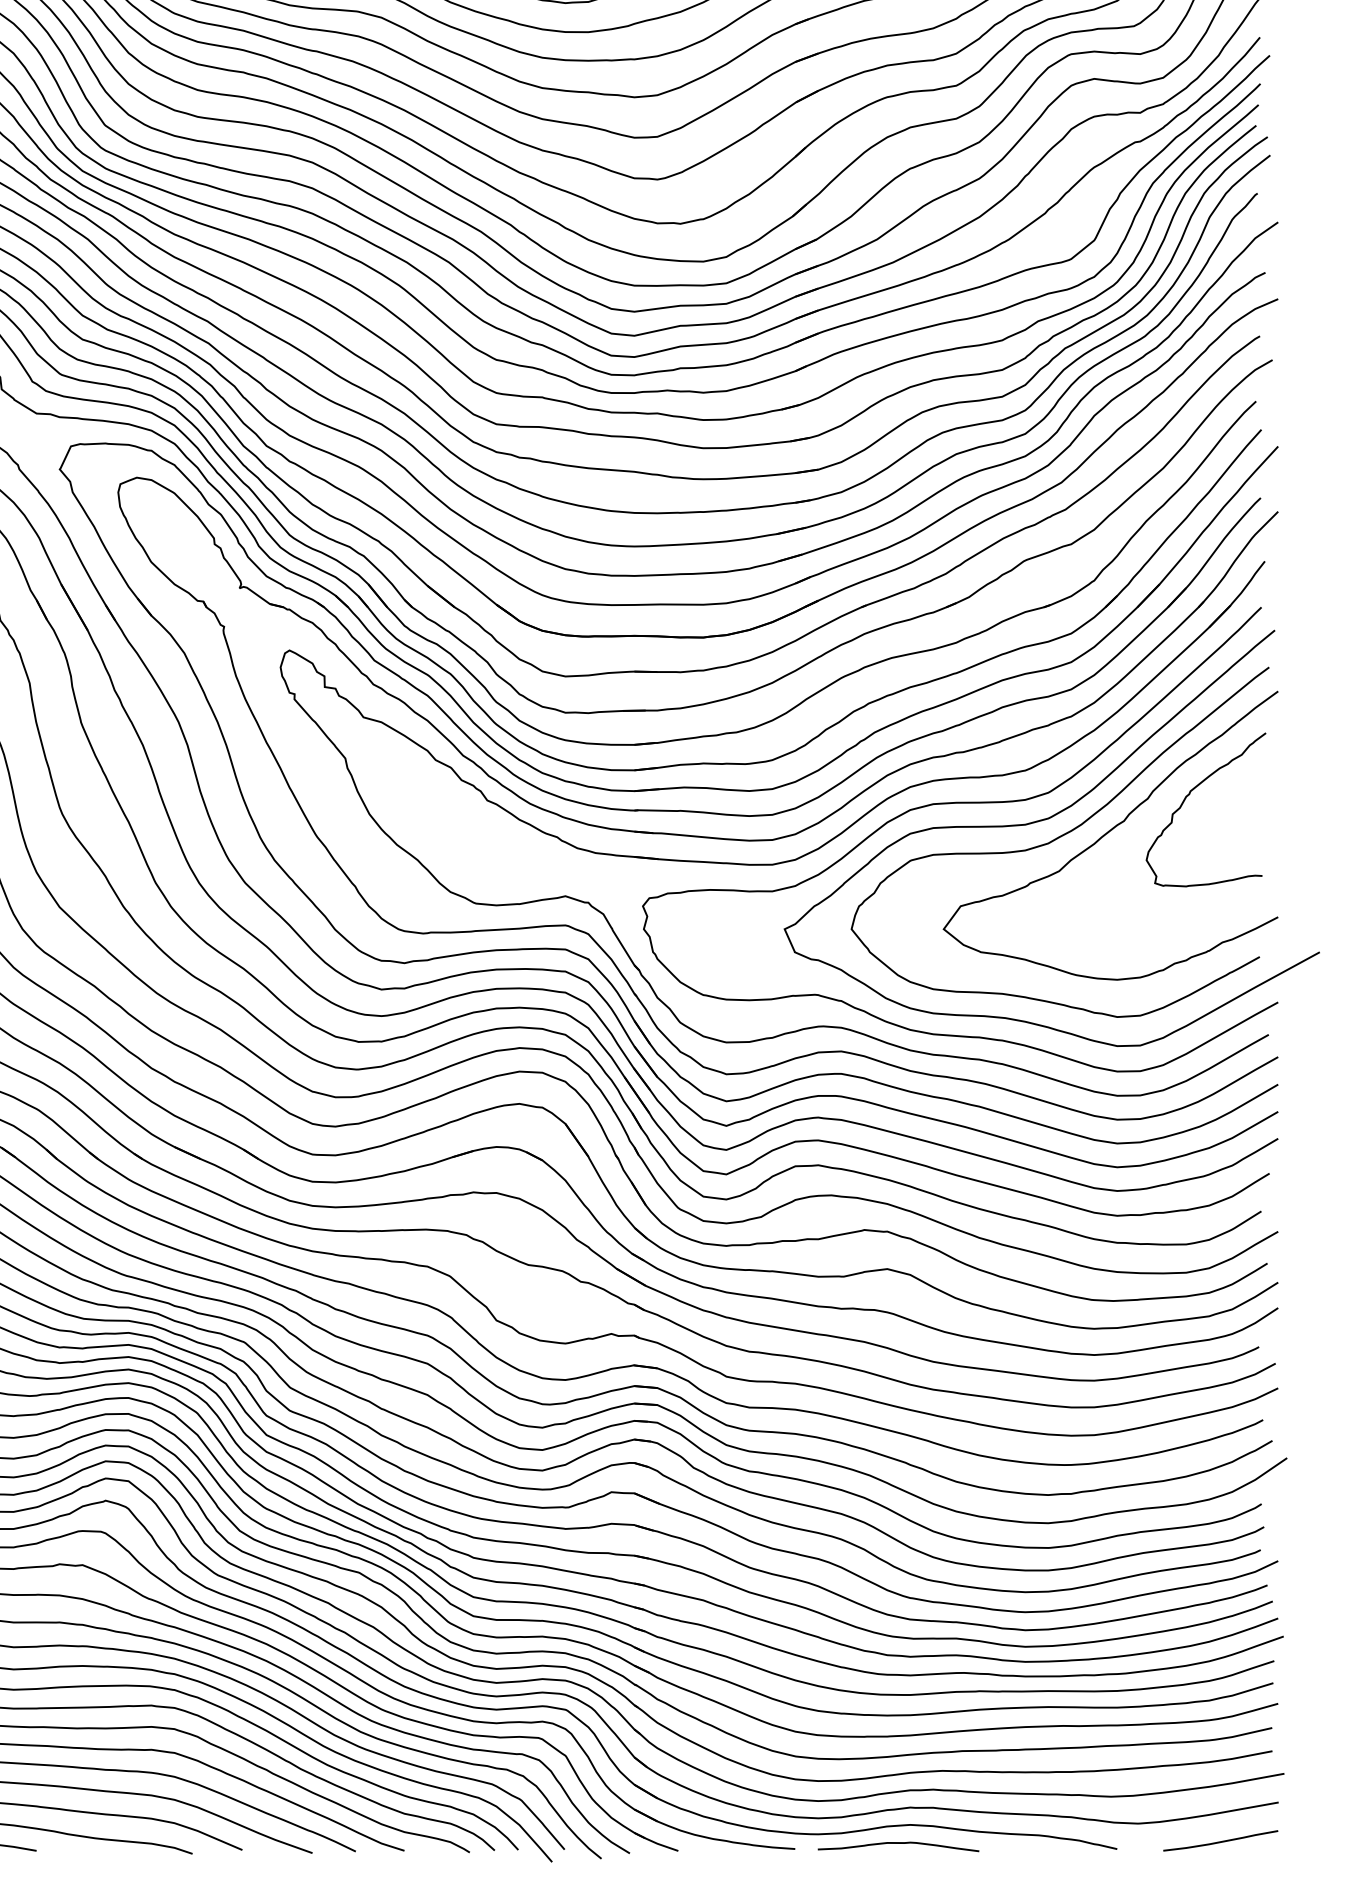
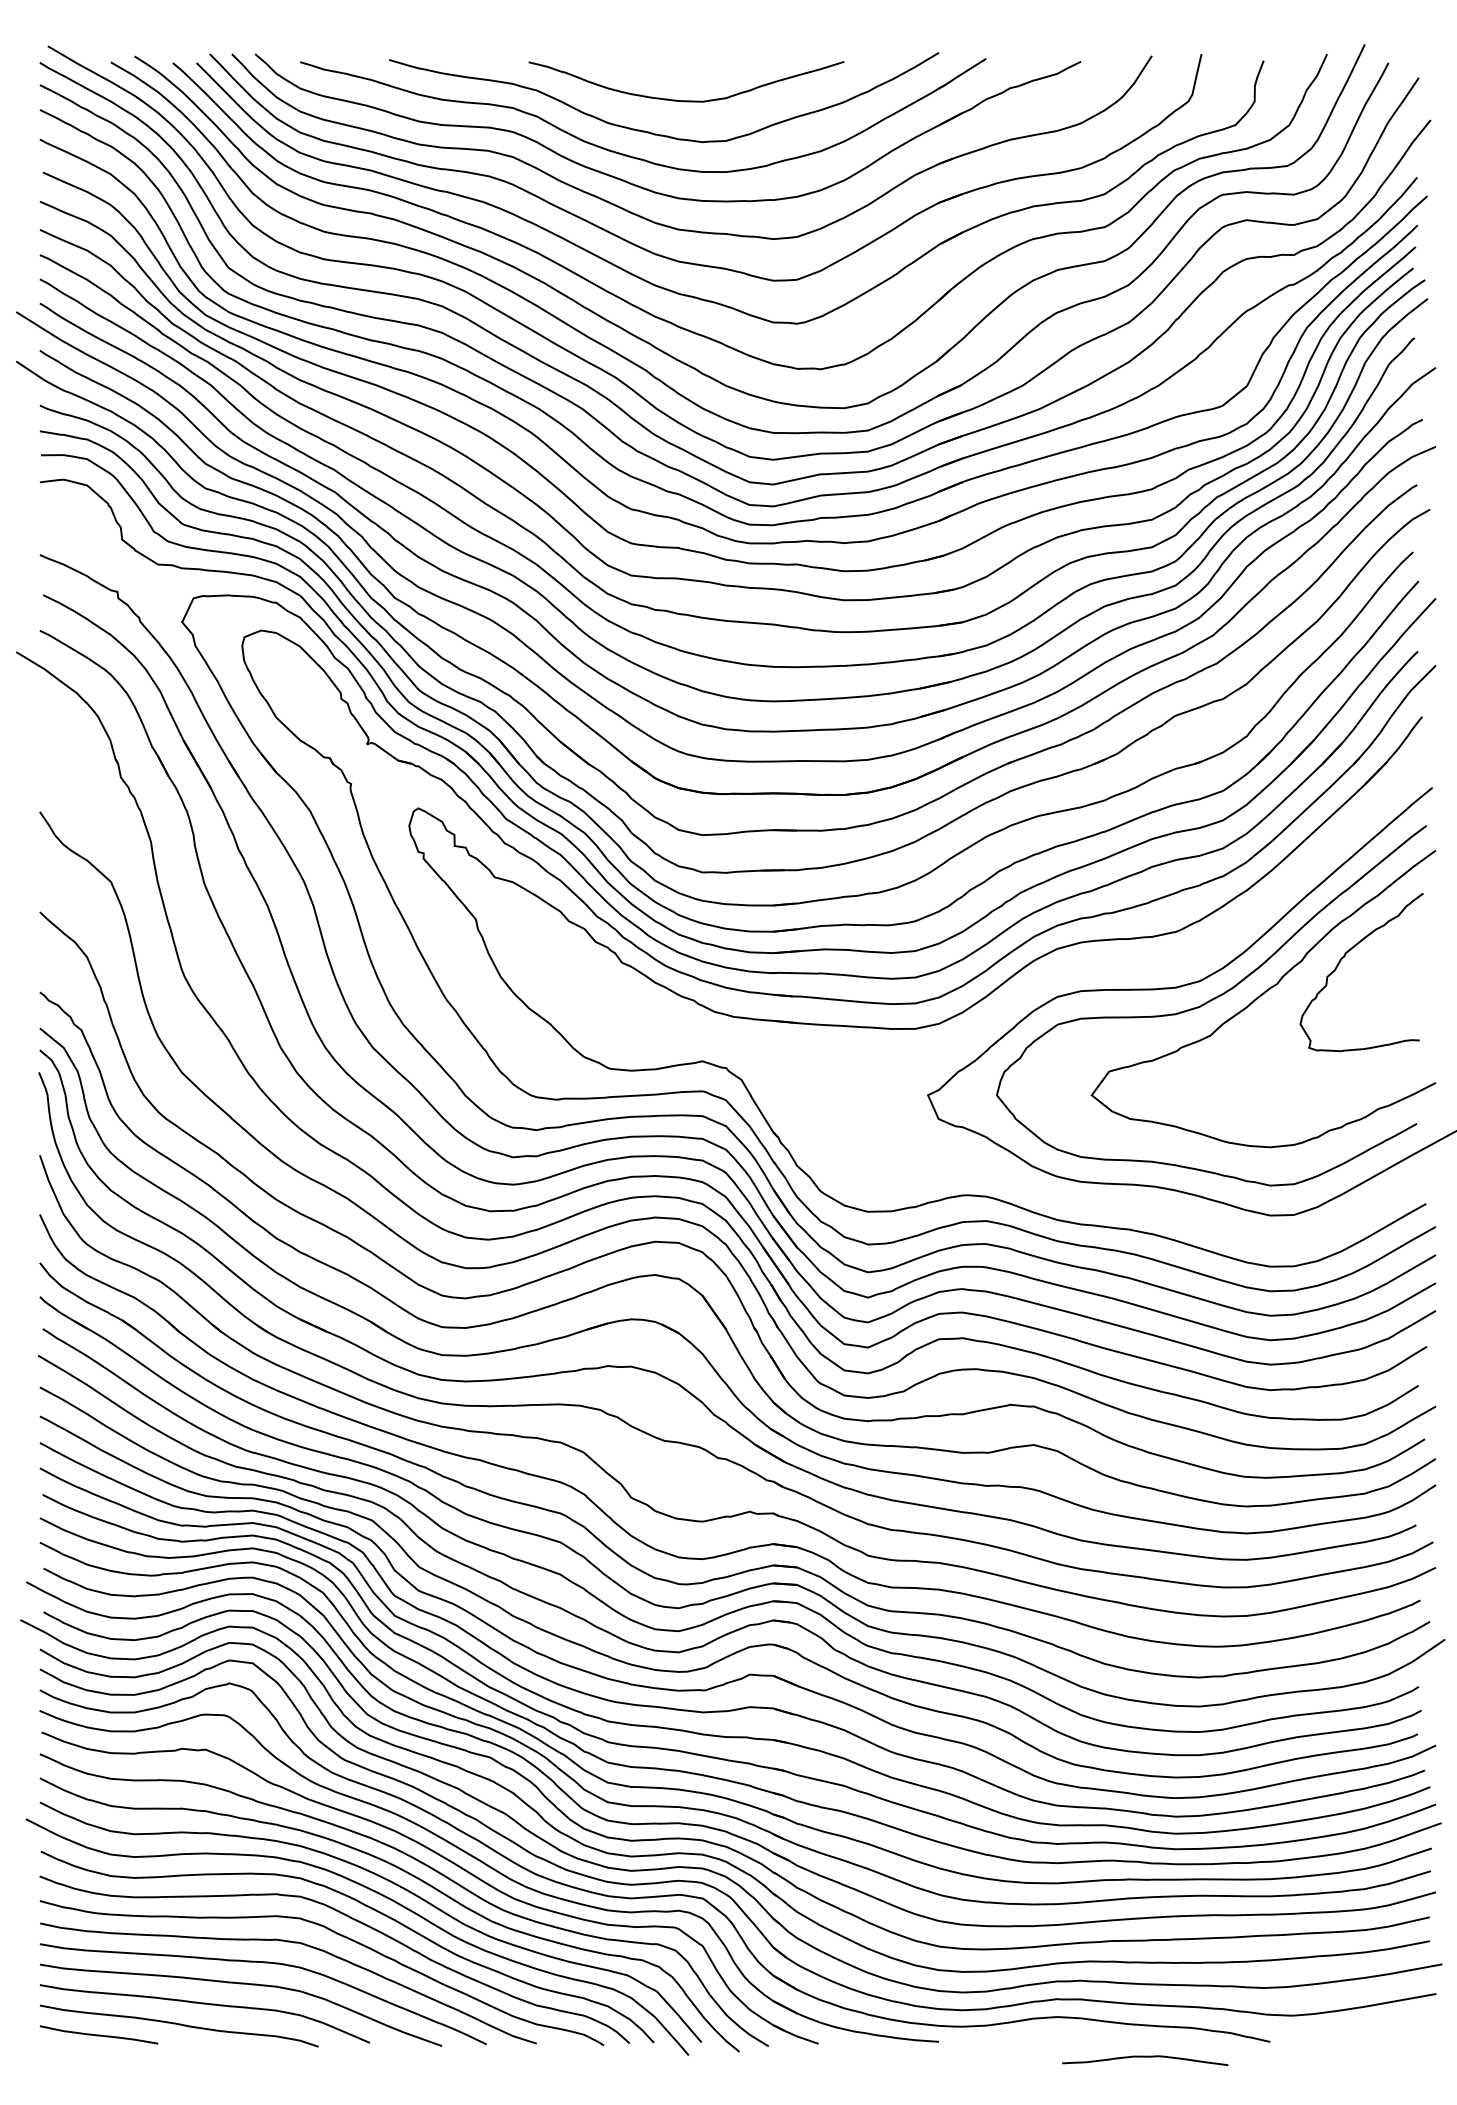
curve: (955, 804) -> (1103, 966), removed
curve: (1220, 1840) -> (1376, 2033), removed
curve: (898, 1843) -> (1145, 2057), moved

